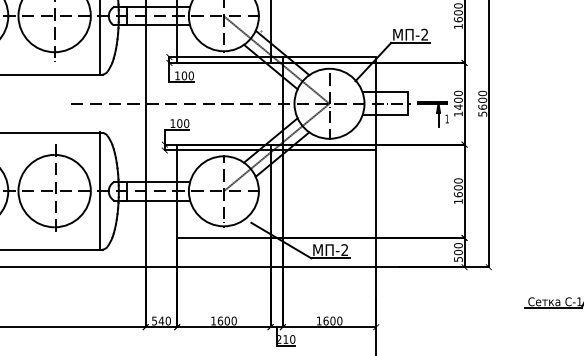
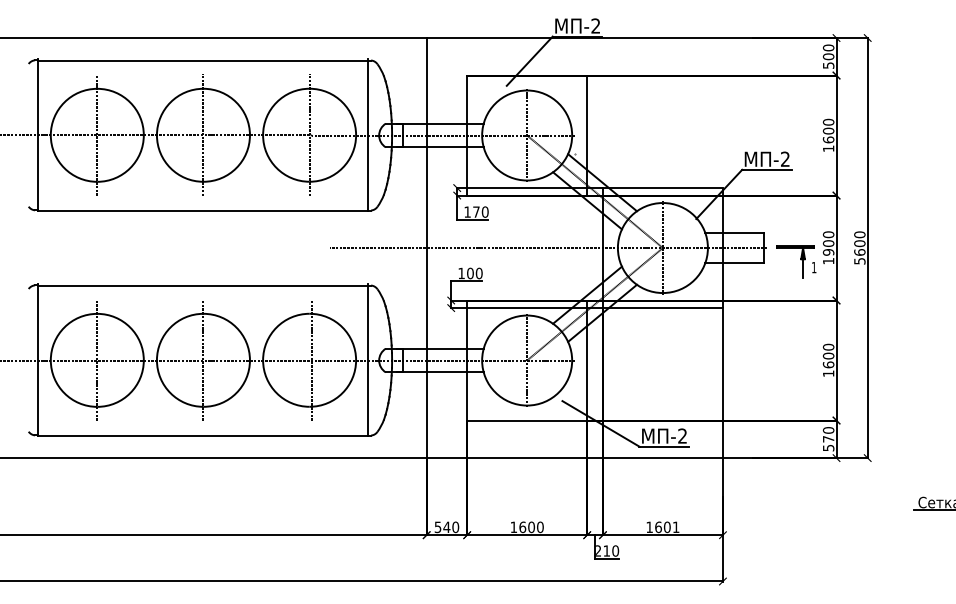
text: (184, 75) -> (476, 211), 100 -> 170
text: (458, 107) -> (828, 252), 1400 -> 1900
text: (458, 251) -> (828, 438), 500 -> 570
text: (339, 321) -> (675, 527), 1600 -> 1601

